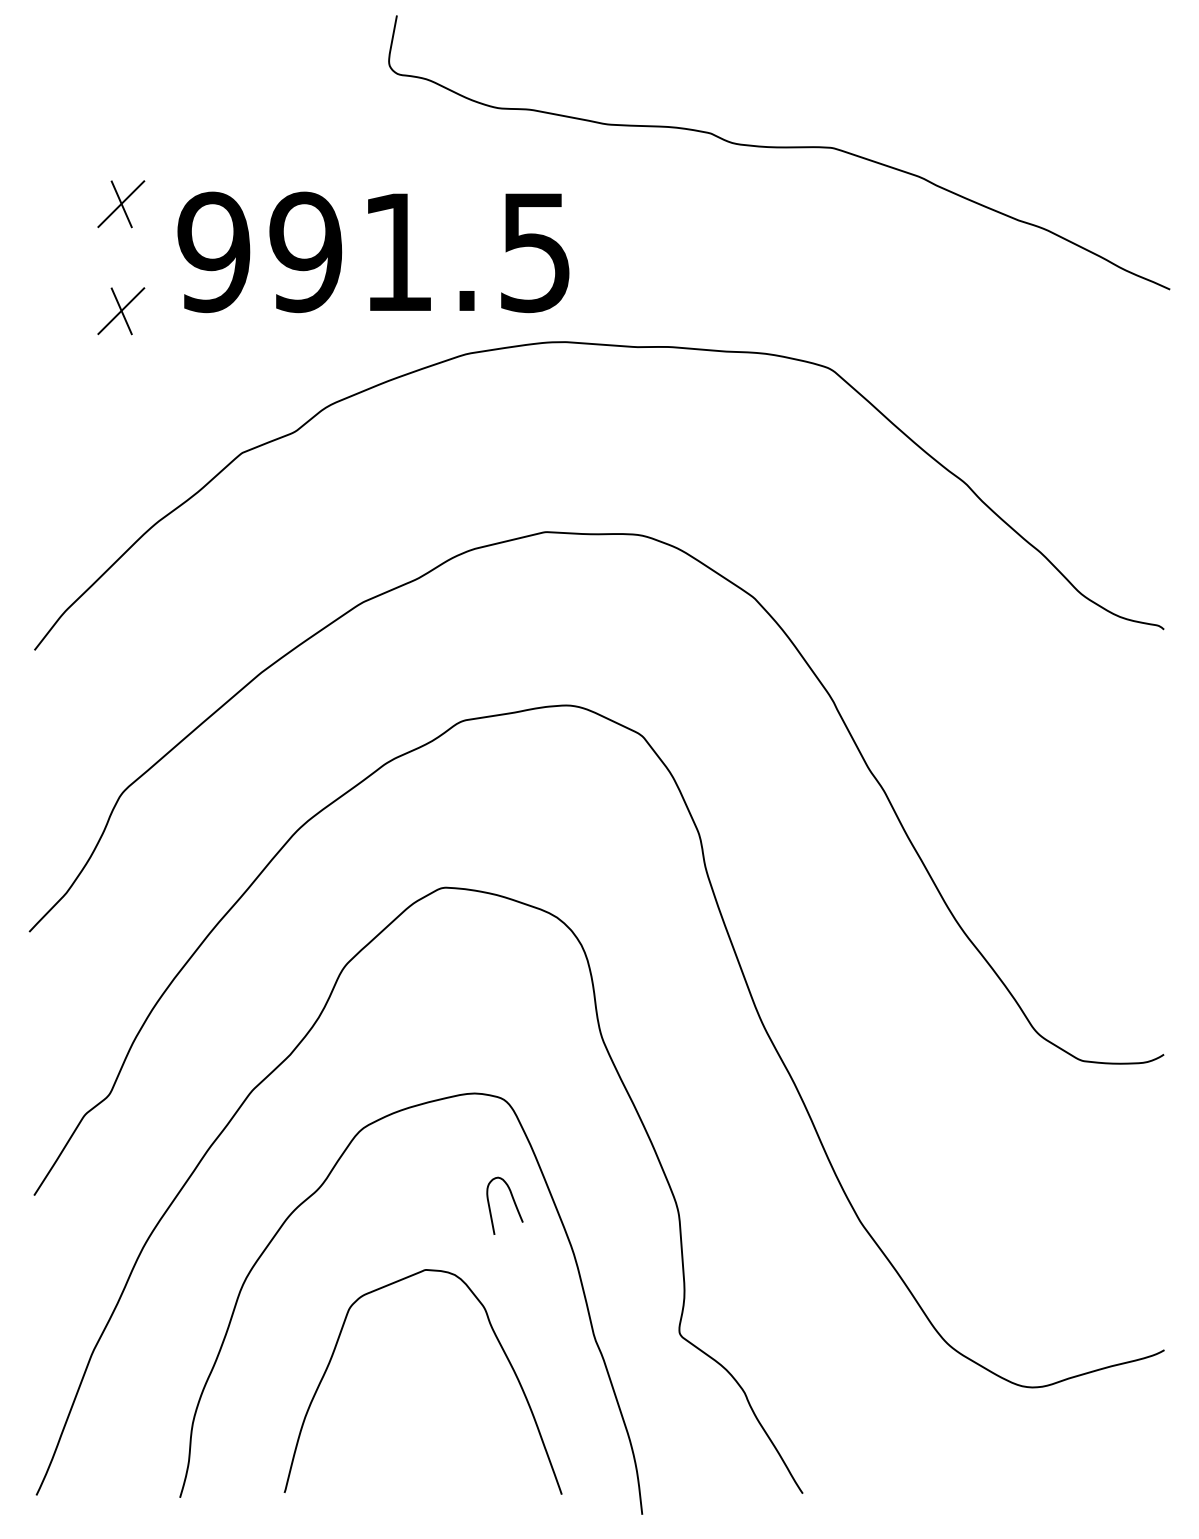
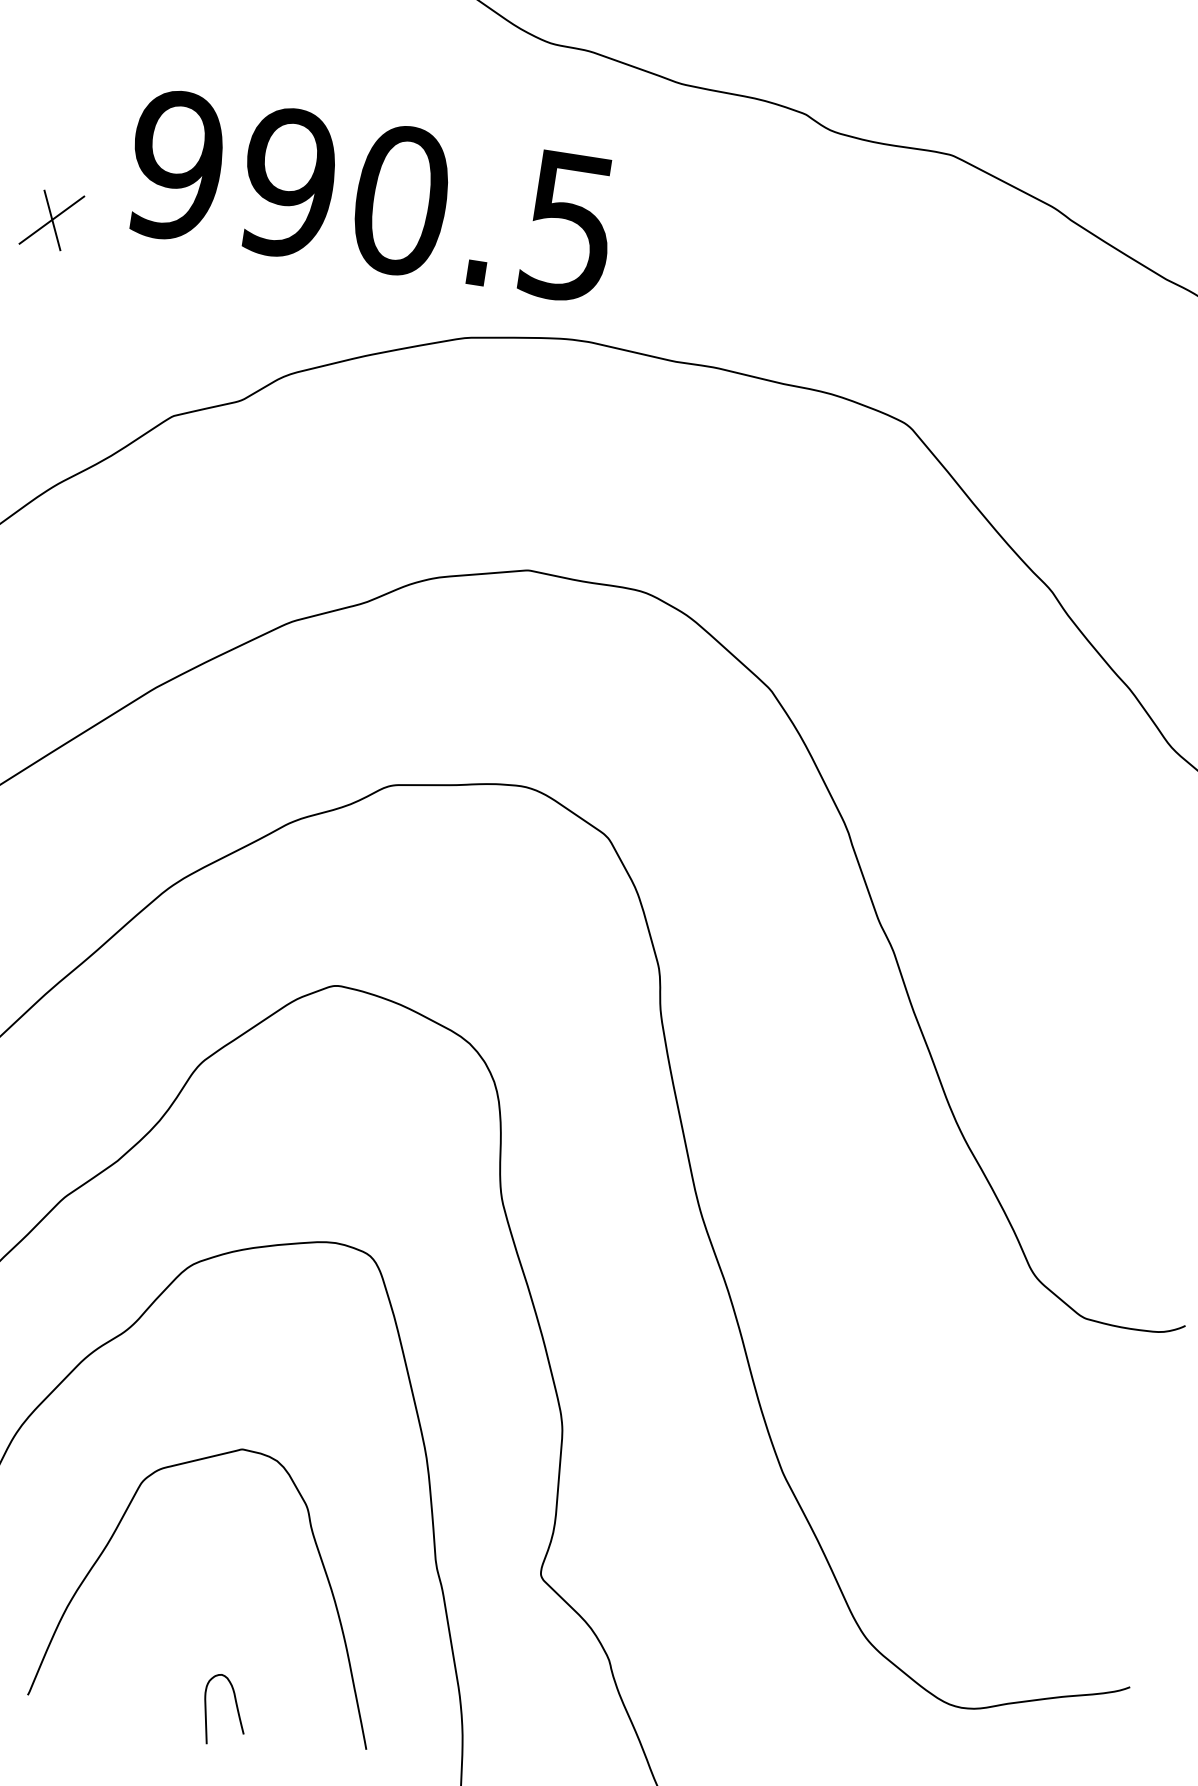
part: (121, 204) -> (72, 89), removed
text: (397, 252) -> (400, 200), 991.5 -> 990.5
curve: (513, 1202) -> (235, 1708), moved

